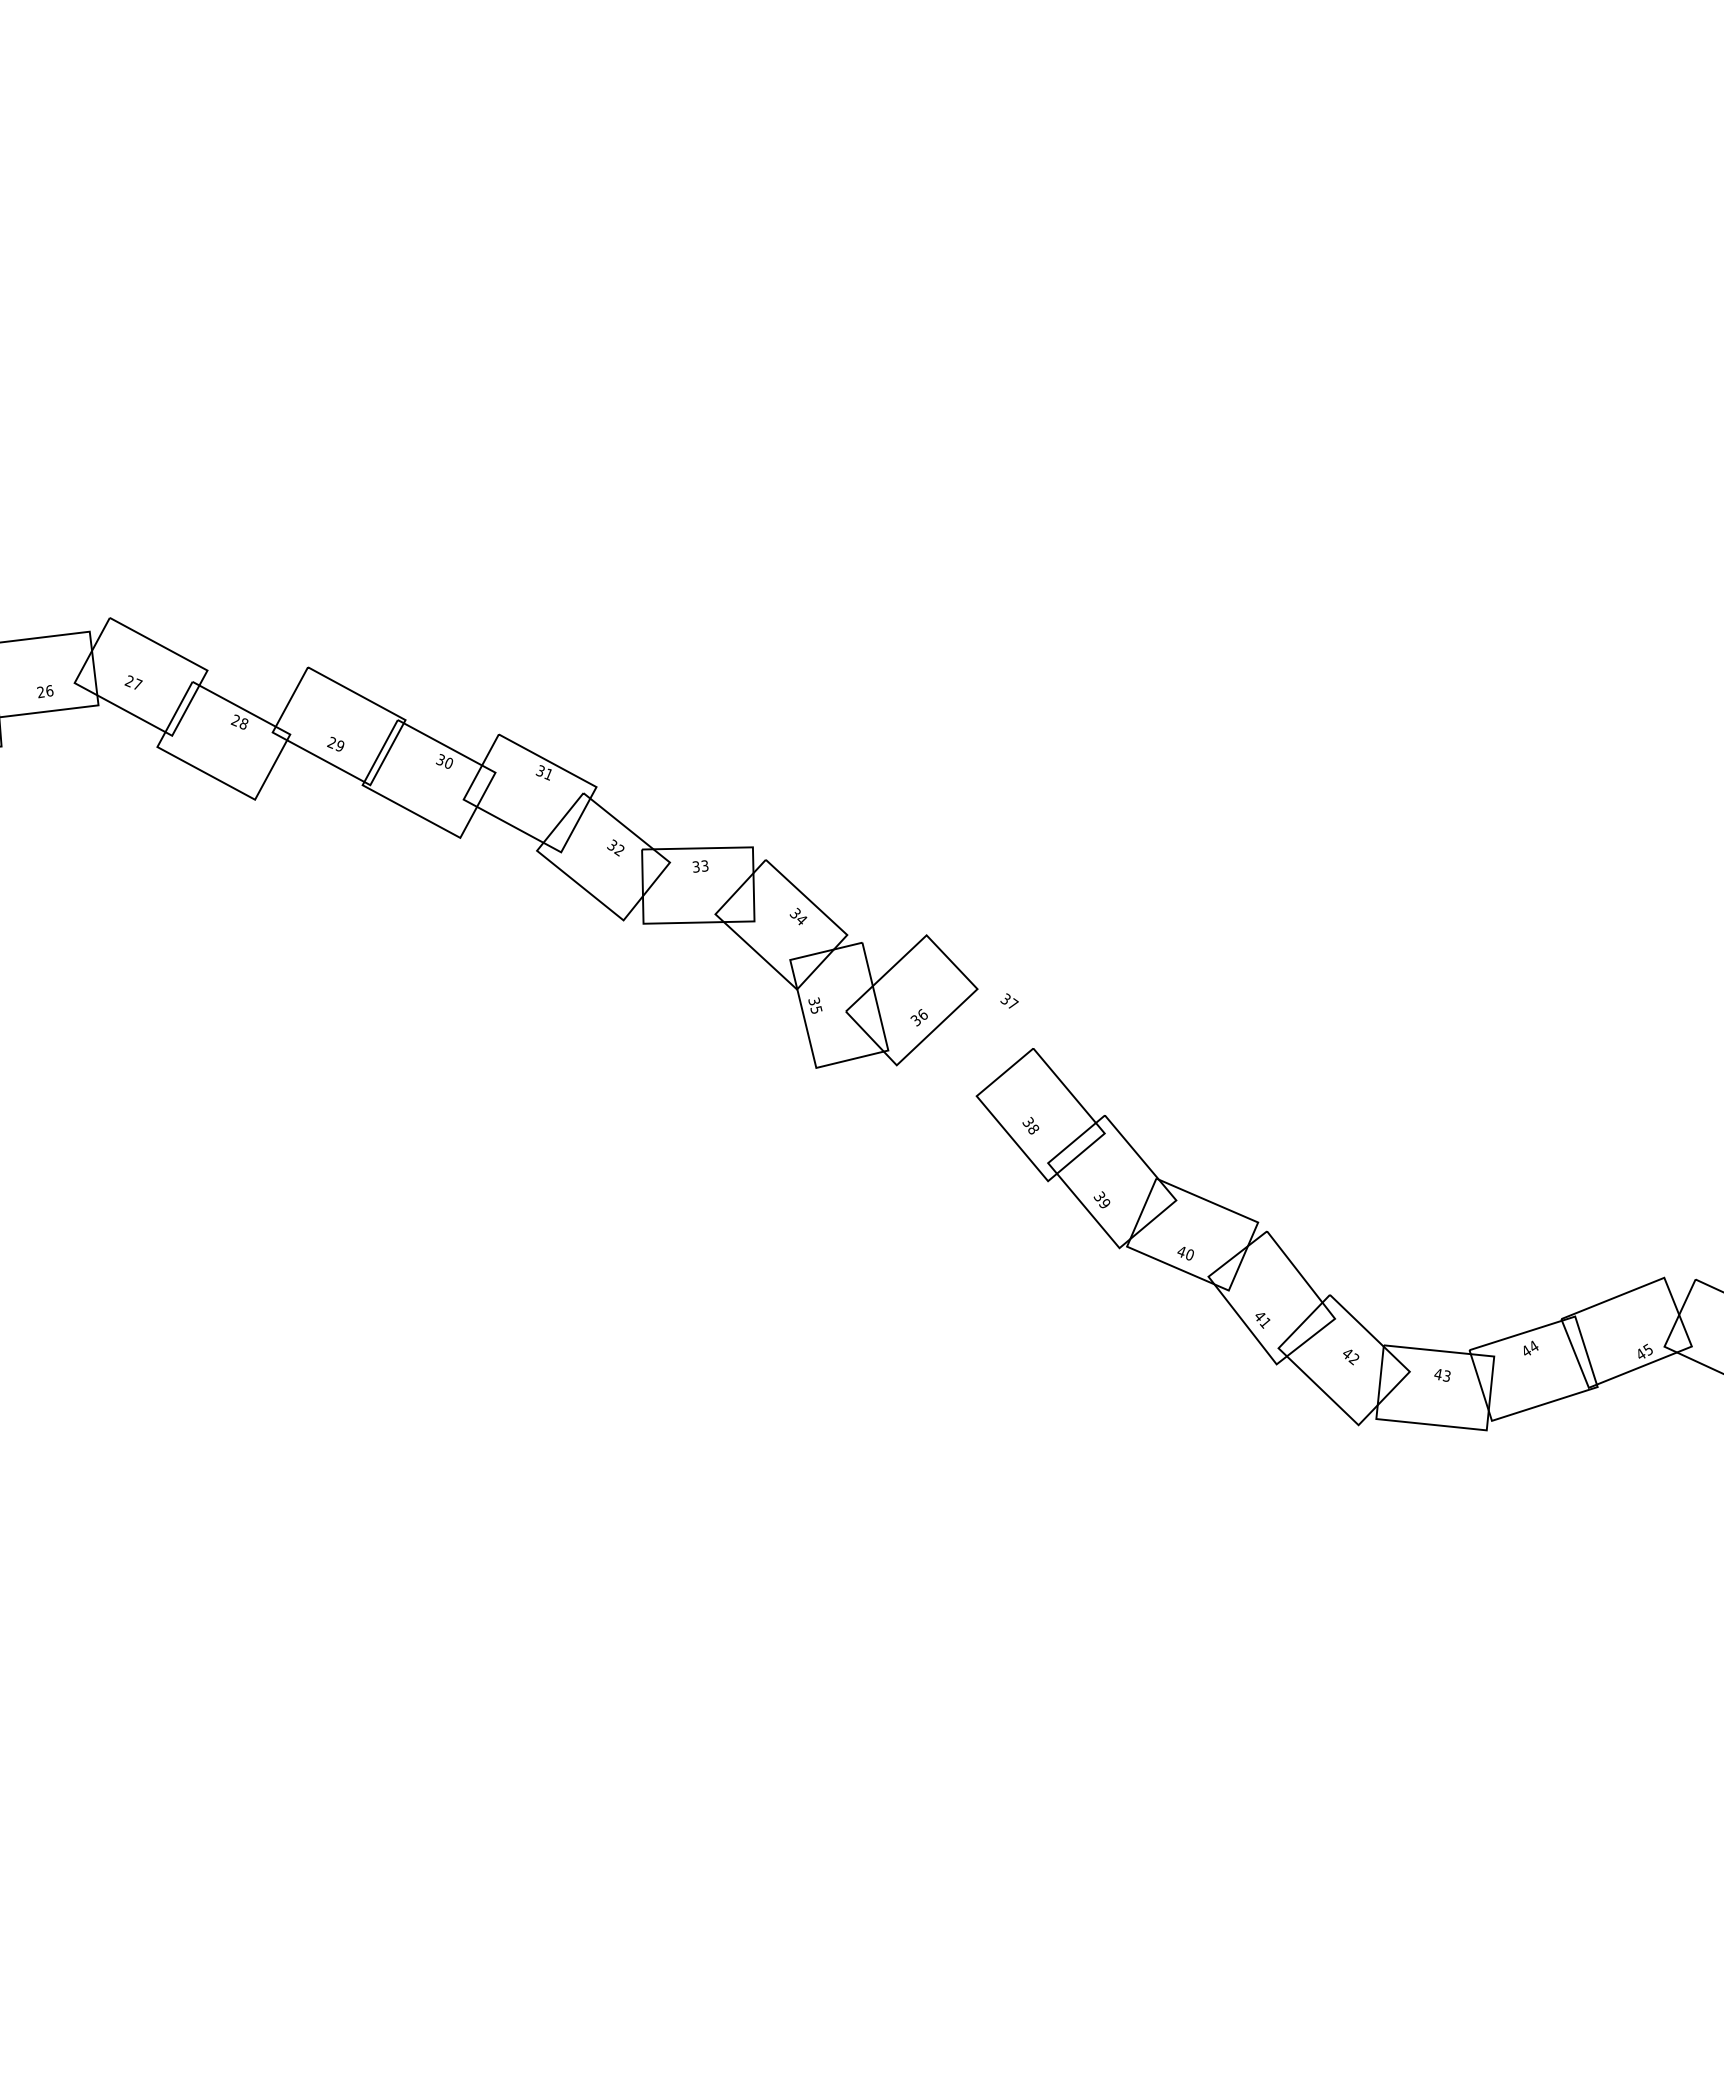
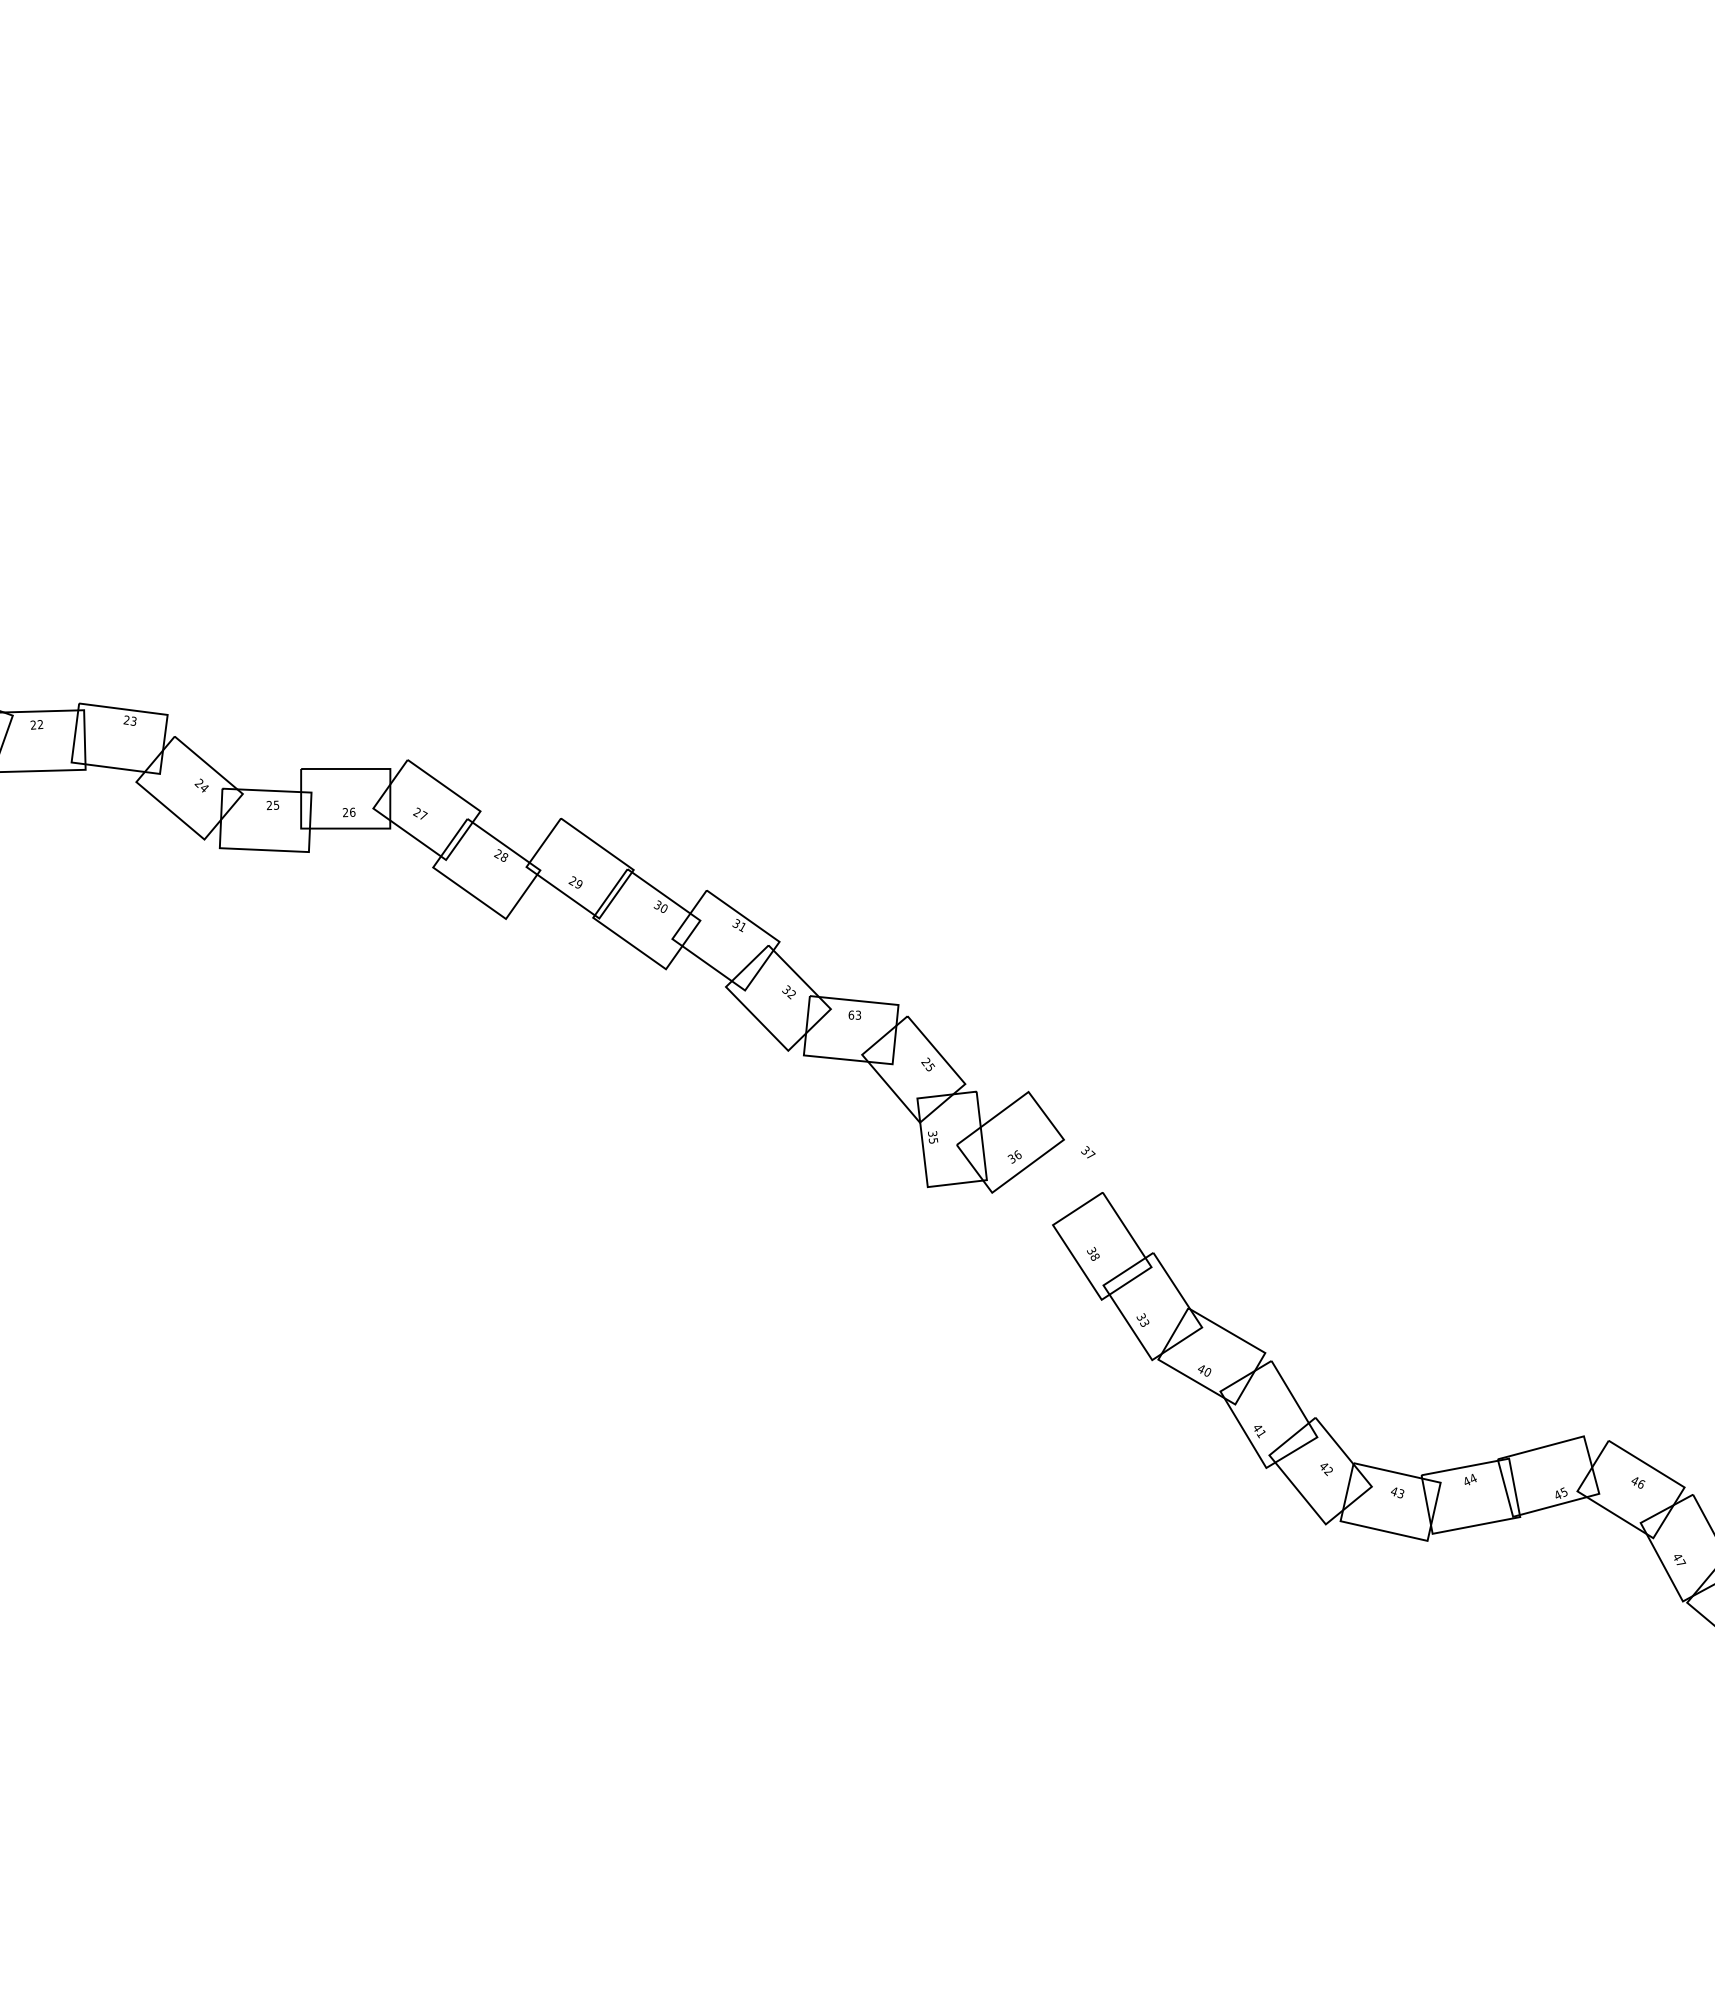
text: (696, 866) -> (851, 1014), 33 -> 63
text: (797, 916) -> (927, 1064), 34 -> 25
text: (1104, 1202) -> (1144, 1322), 39 -> 33

